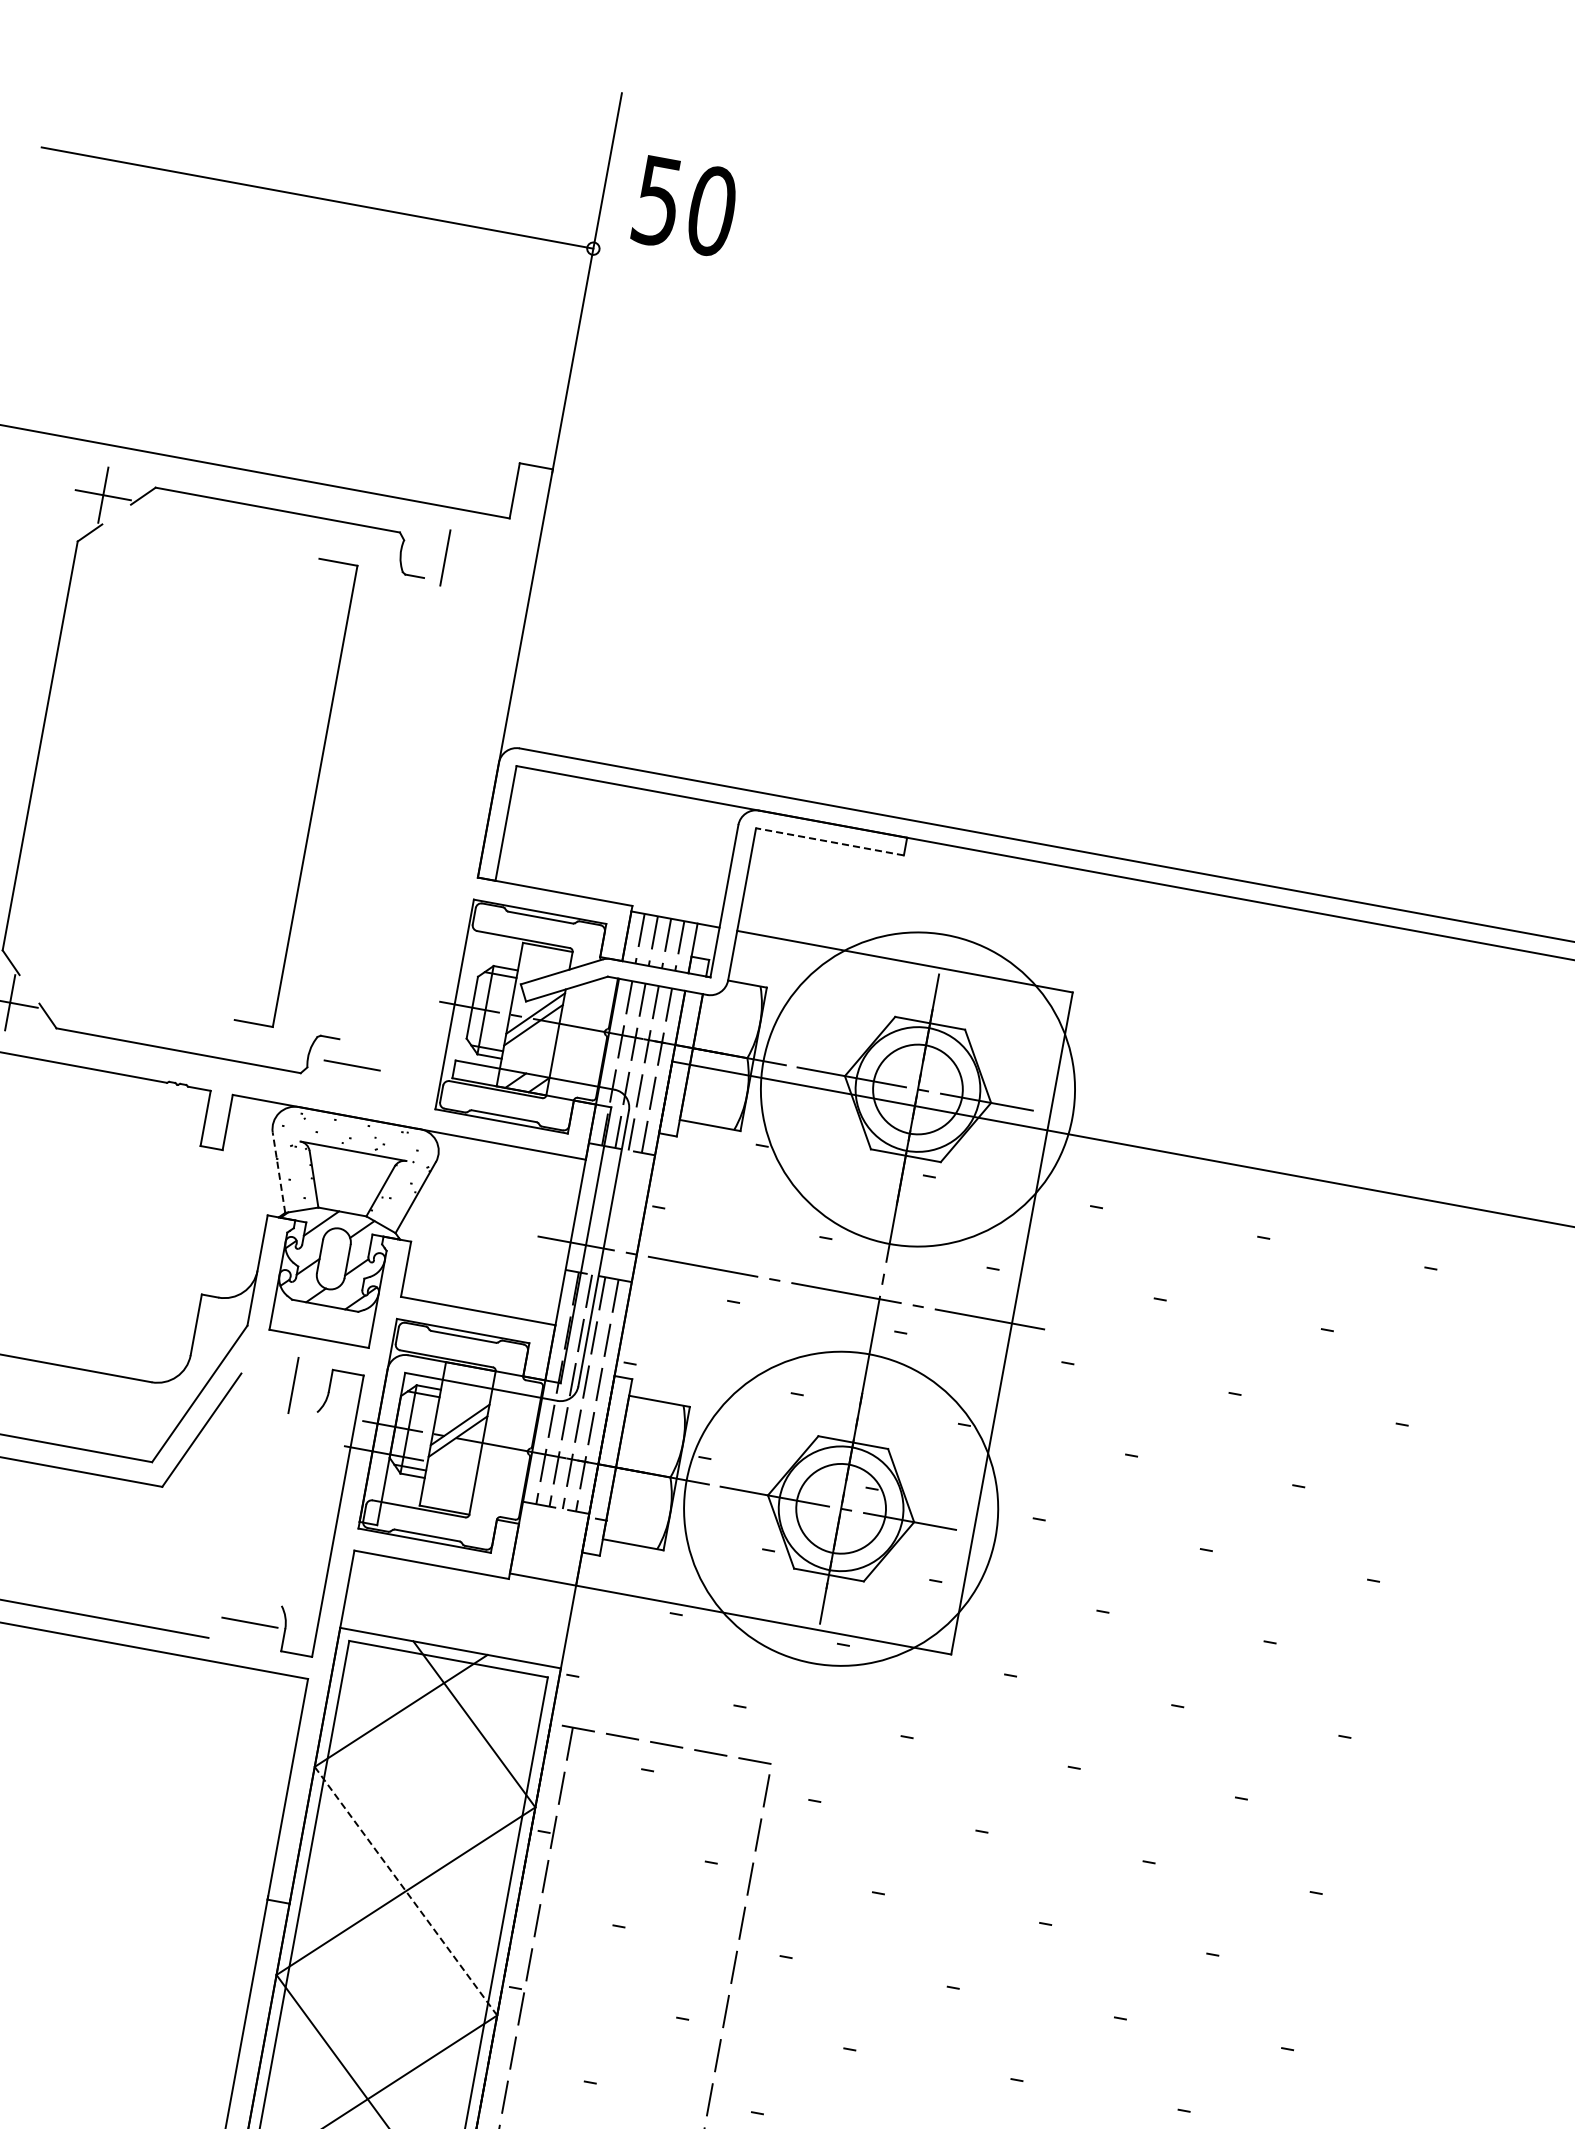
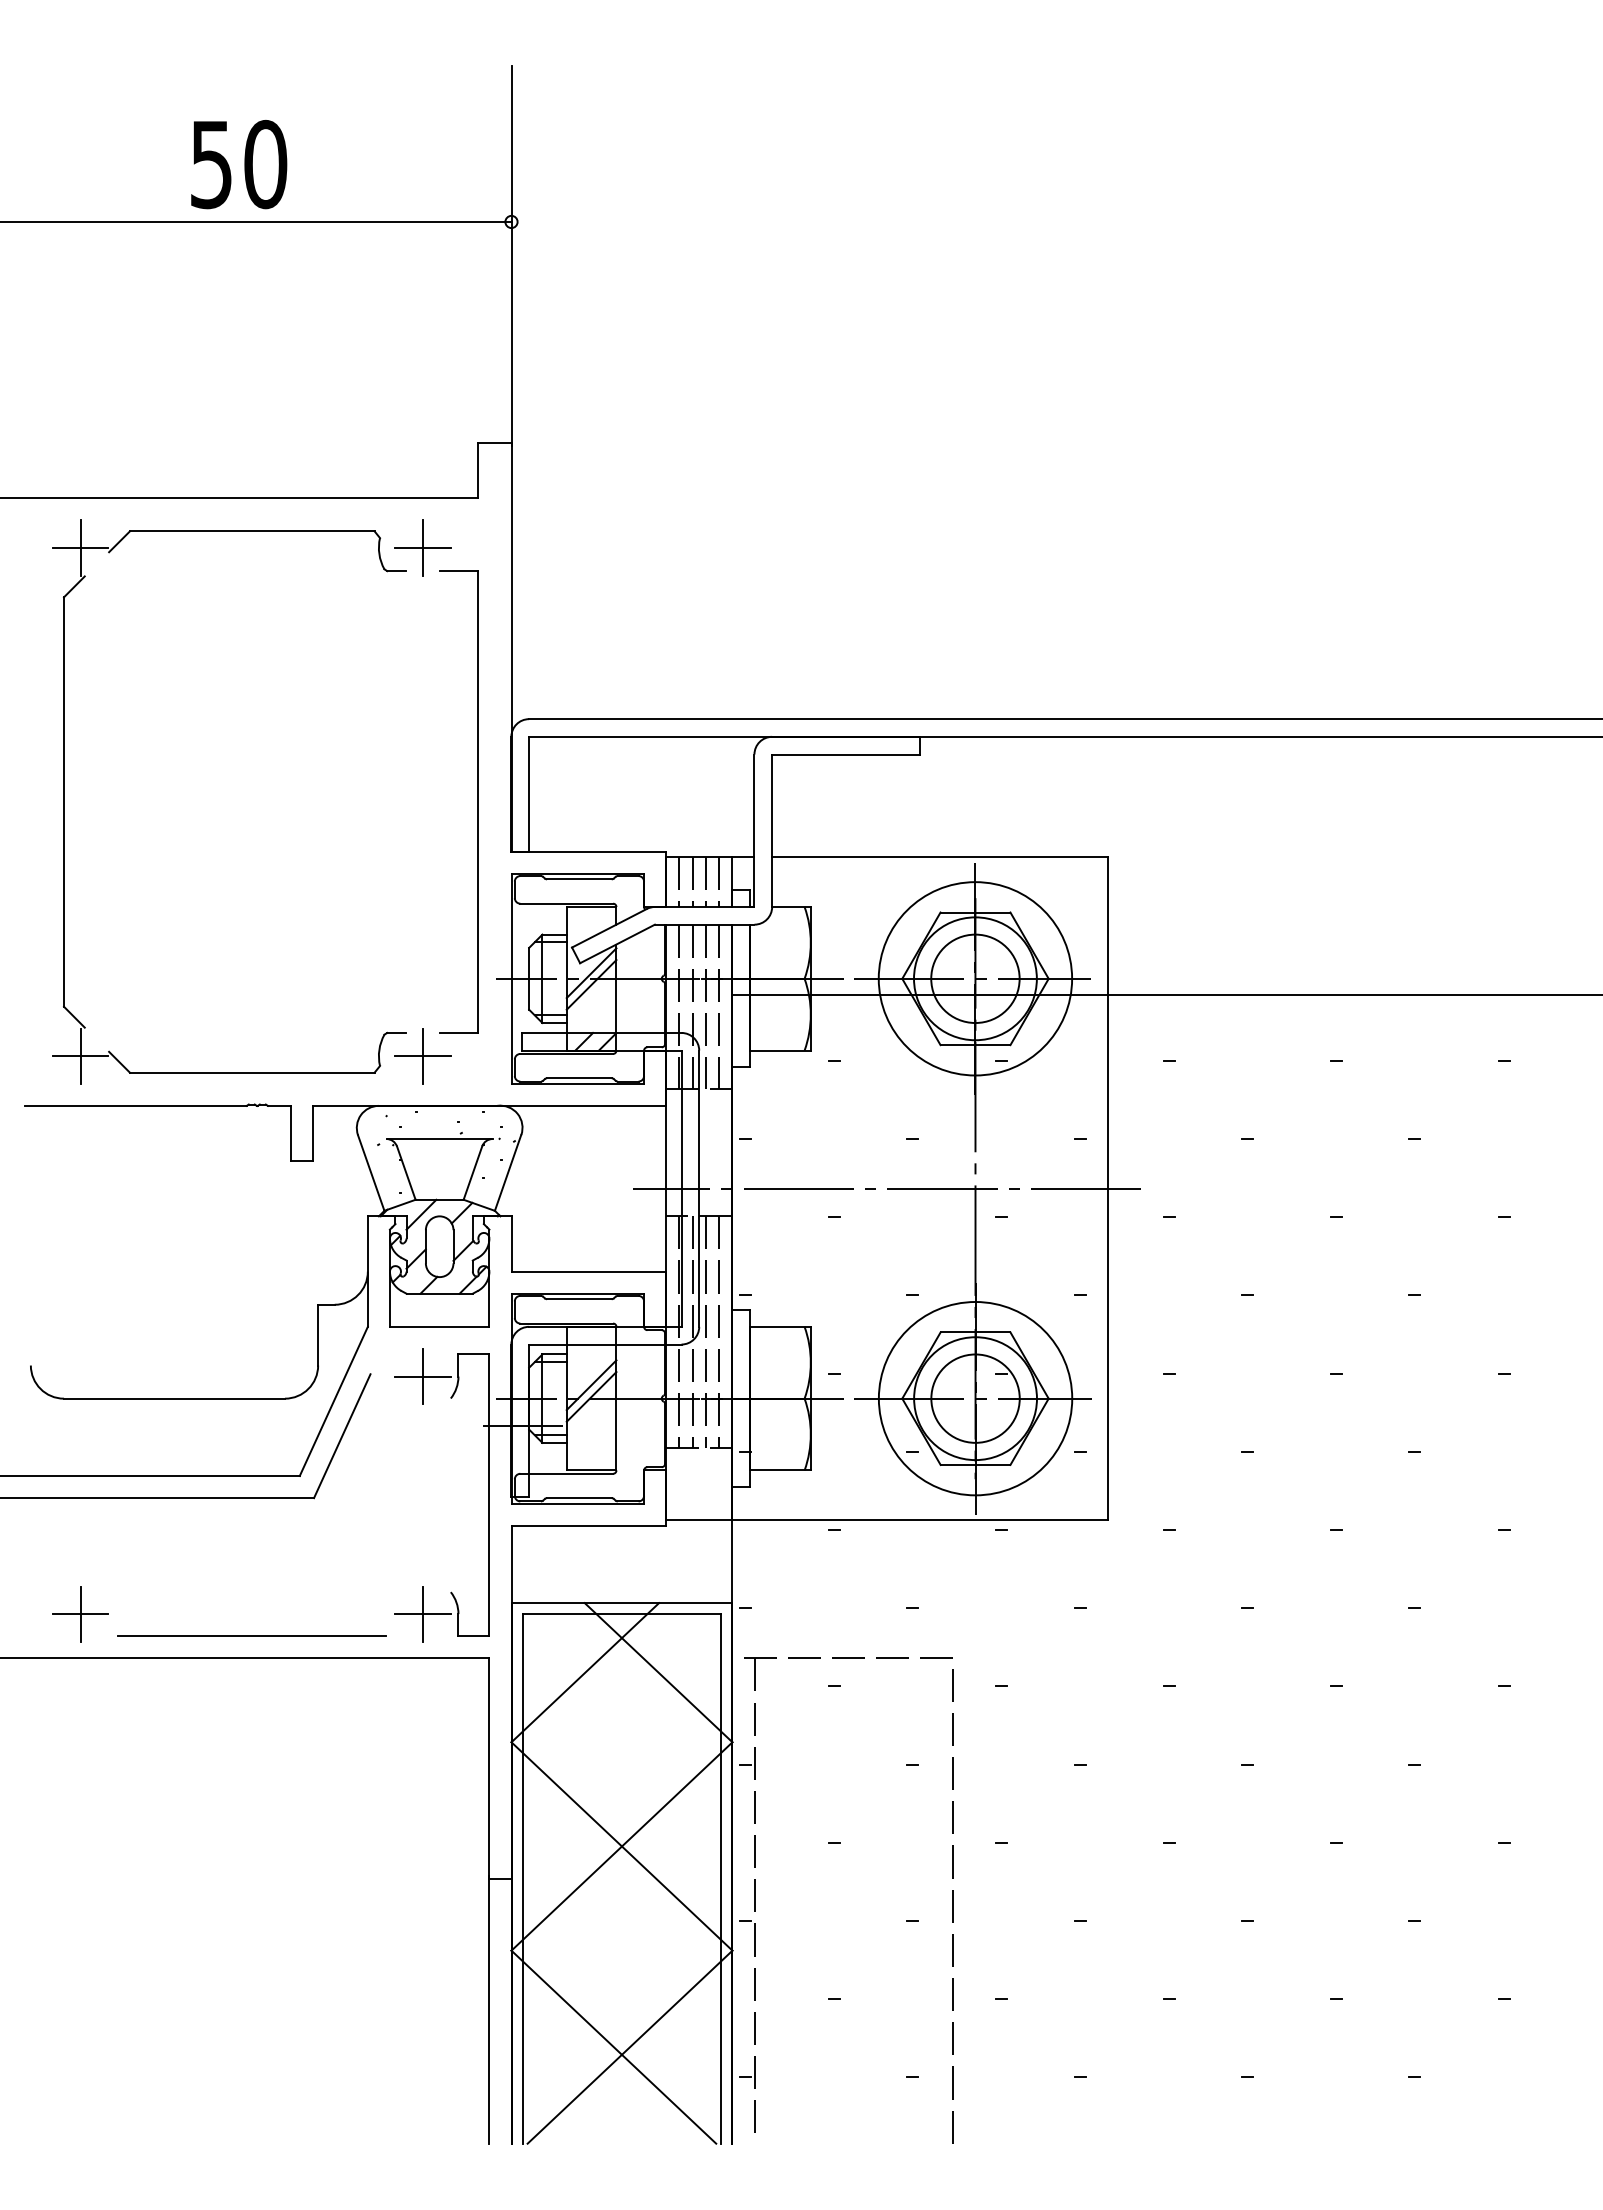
text: (685, 206) -> (239, 164), moved
line: (444, 557) -> (422, 547), added
part: (314, 795) -> (477, 801), moved
line: (829, 841) -> (845, 754), dashed -> solid
line: (352, 1064) -> (423, 1055), added
circle: (918, 1089) -> (975, 978), size x0.62
line: (279, 1172) -> (371, 1172), dashed -> solid
line: (292, 1385) -> (422, 1376), added
circle: (841, 1508) -> (975, 1398), size x0.62
line: (250, 1622) -> (423, 1613), added
line: (405, 1891) -> (621, 1846), dashed -> solid

